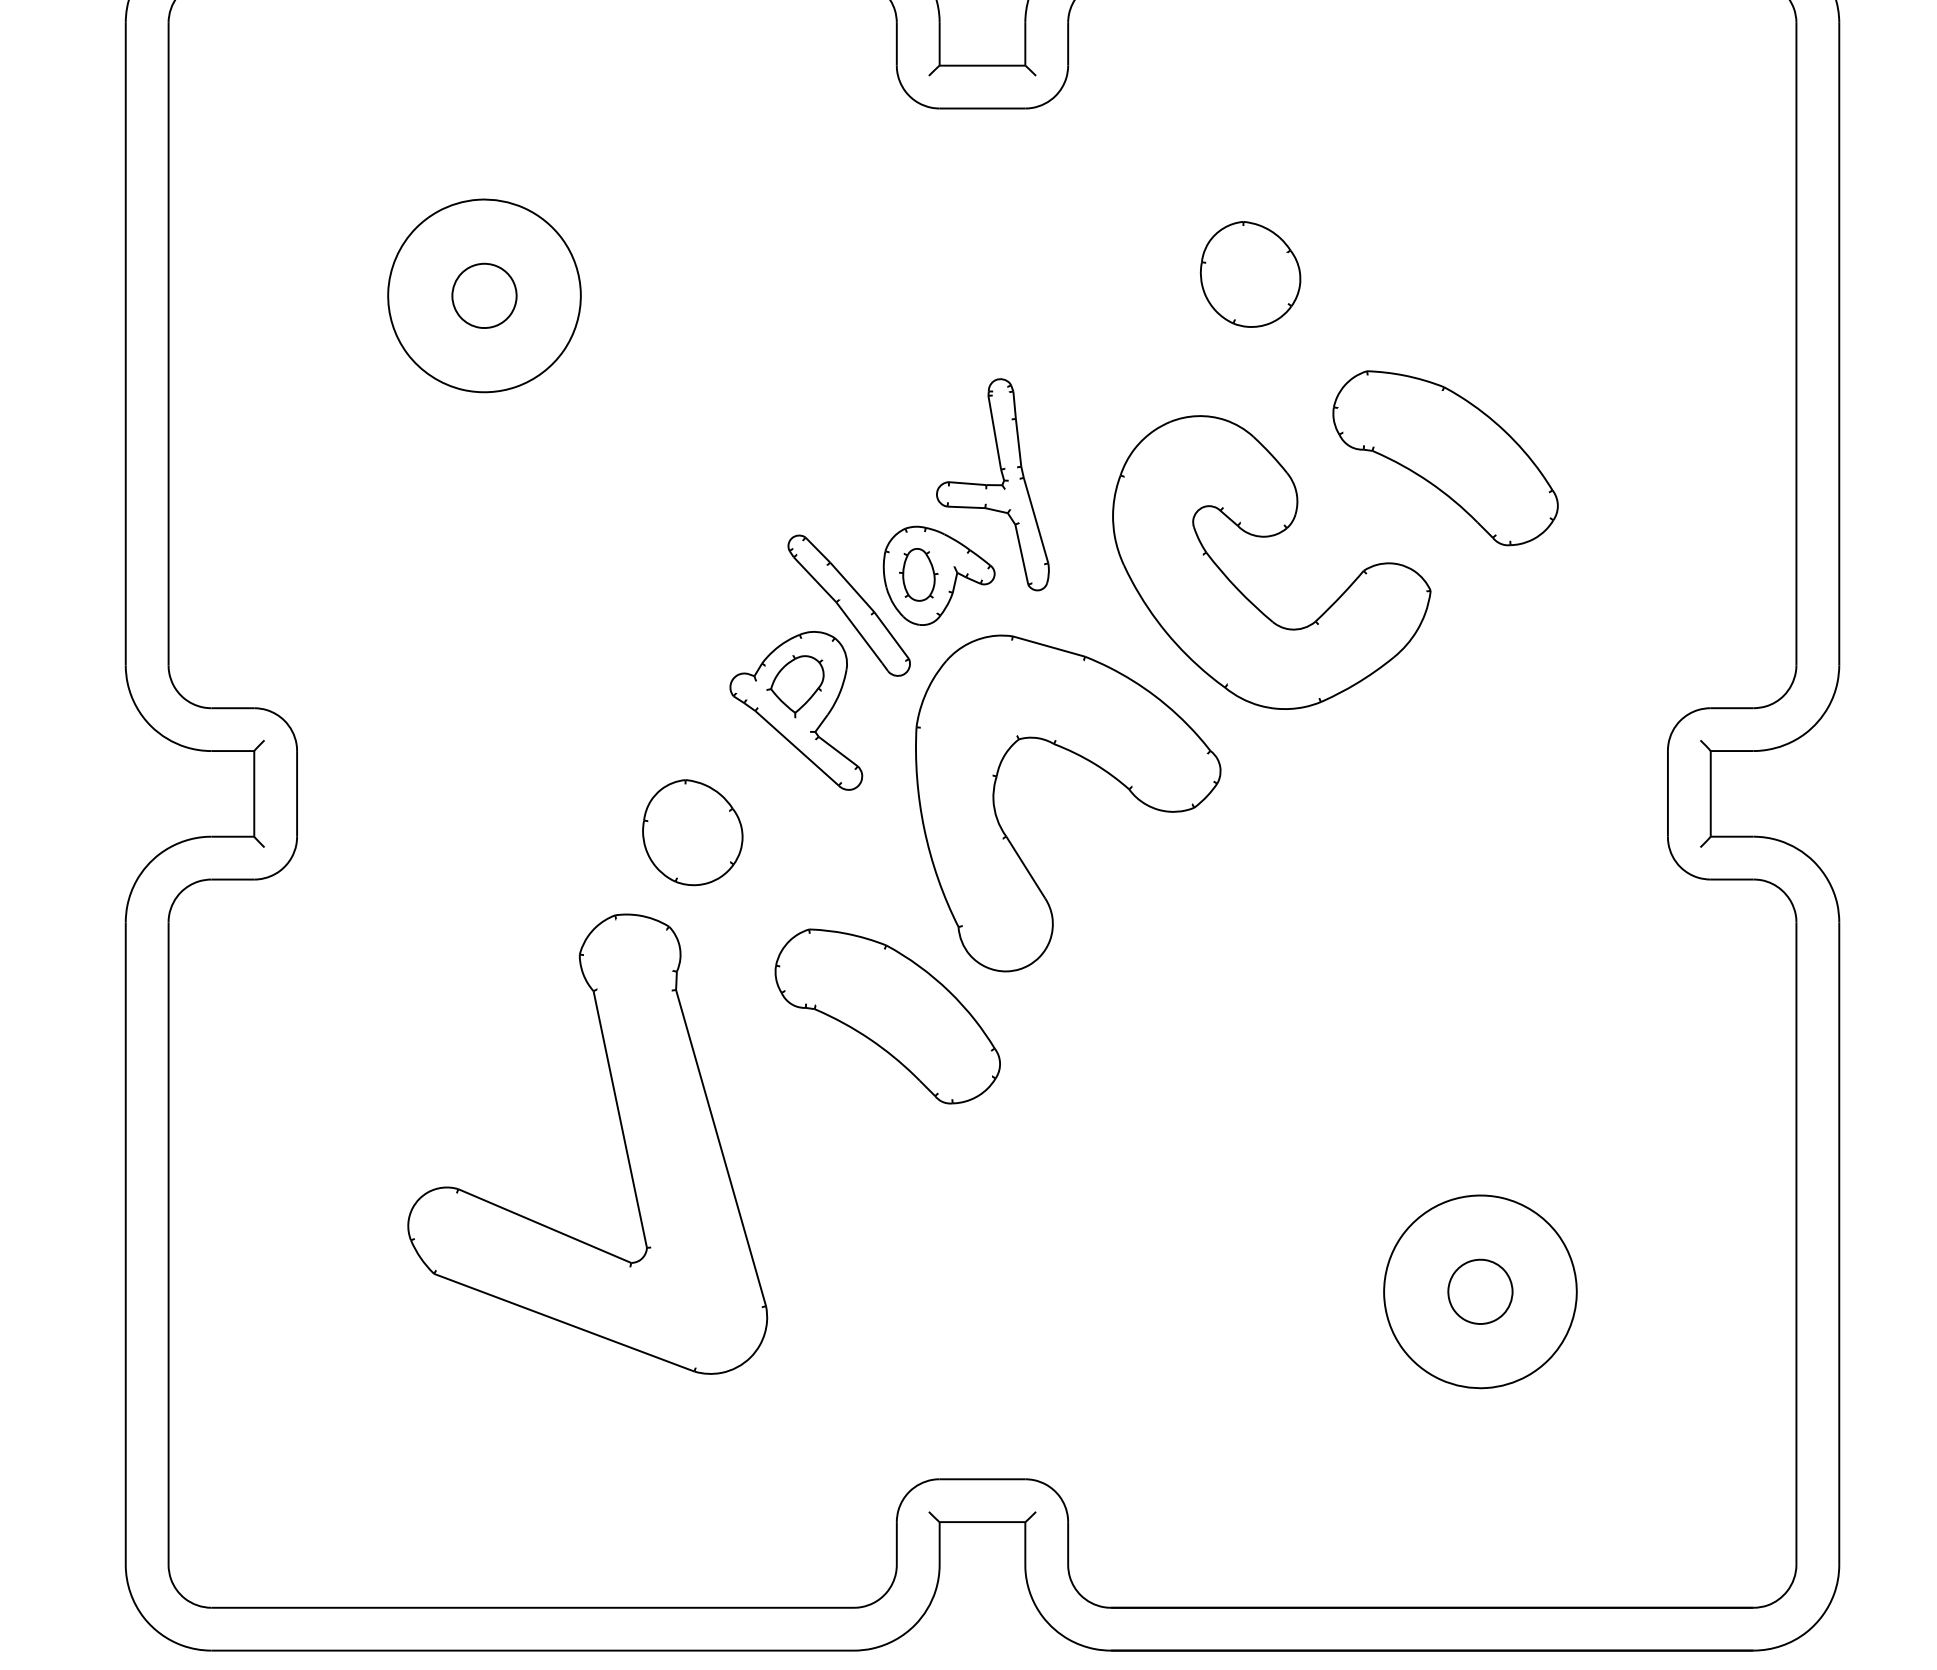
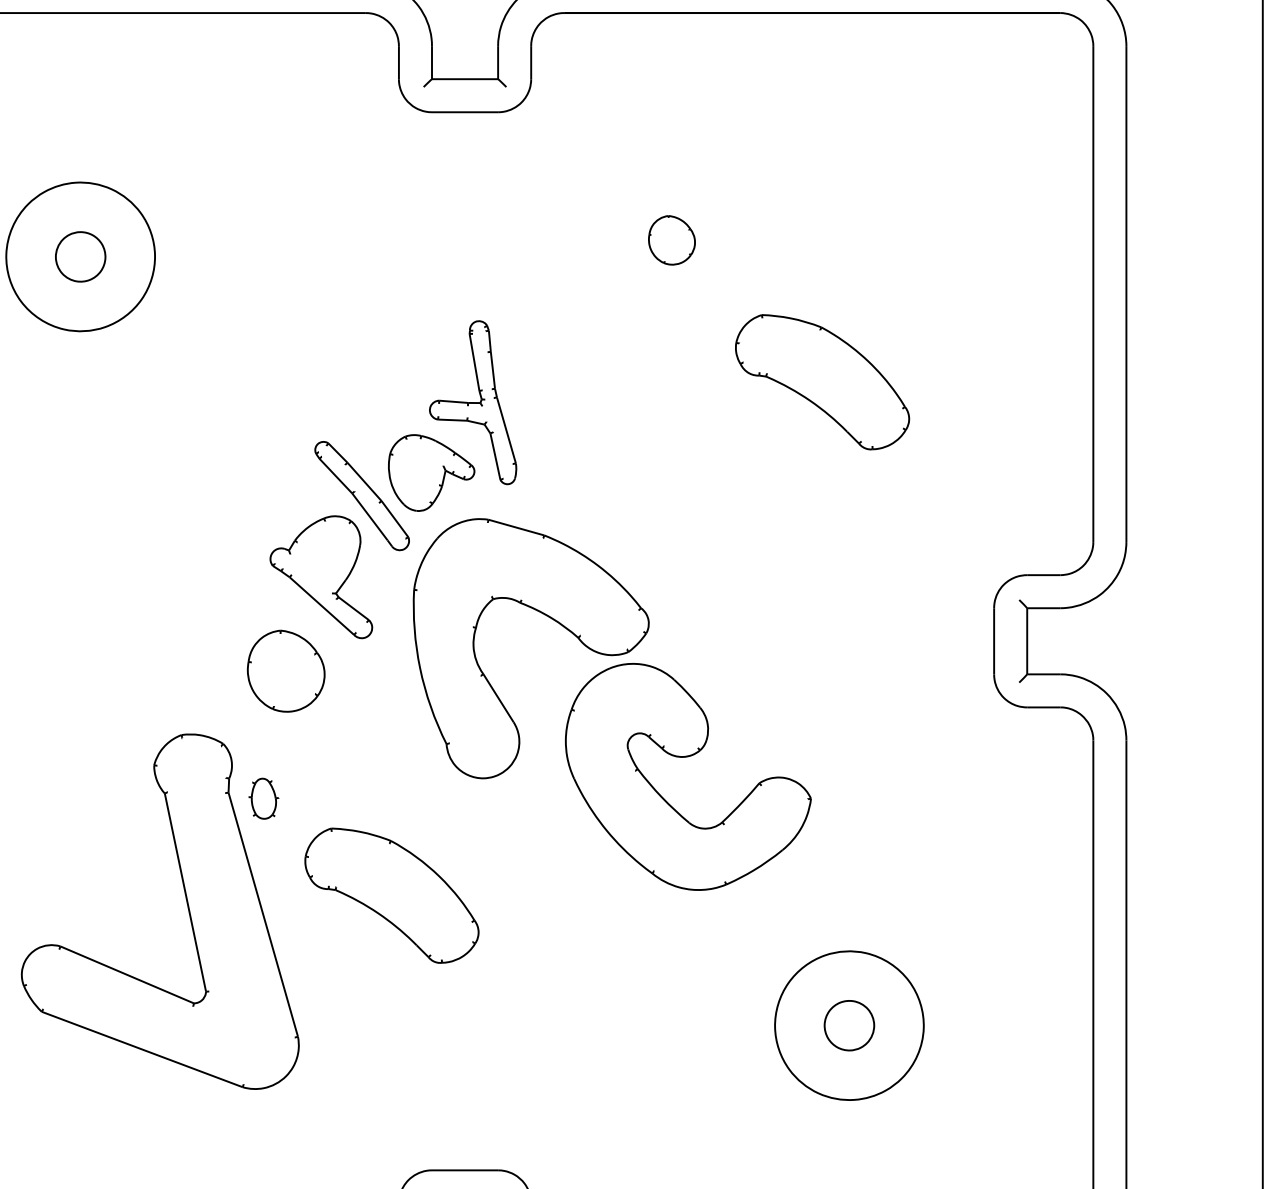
part: (1250, 274) -> (671, 240), size x0.6
part: (1269, 537) -> (686, 757), moved
part: (918, 574) -> (263, 798), moved
part: (795, 686) -> (320, 558), removed
part: (692, 832) -> (285, 671), moved
part: (887, 1016) -> (391, 895), moved

